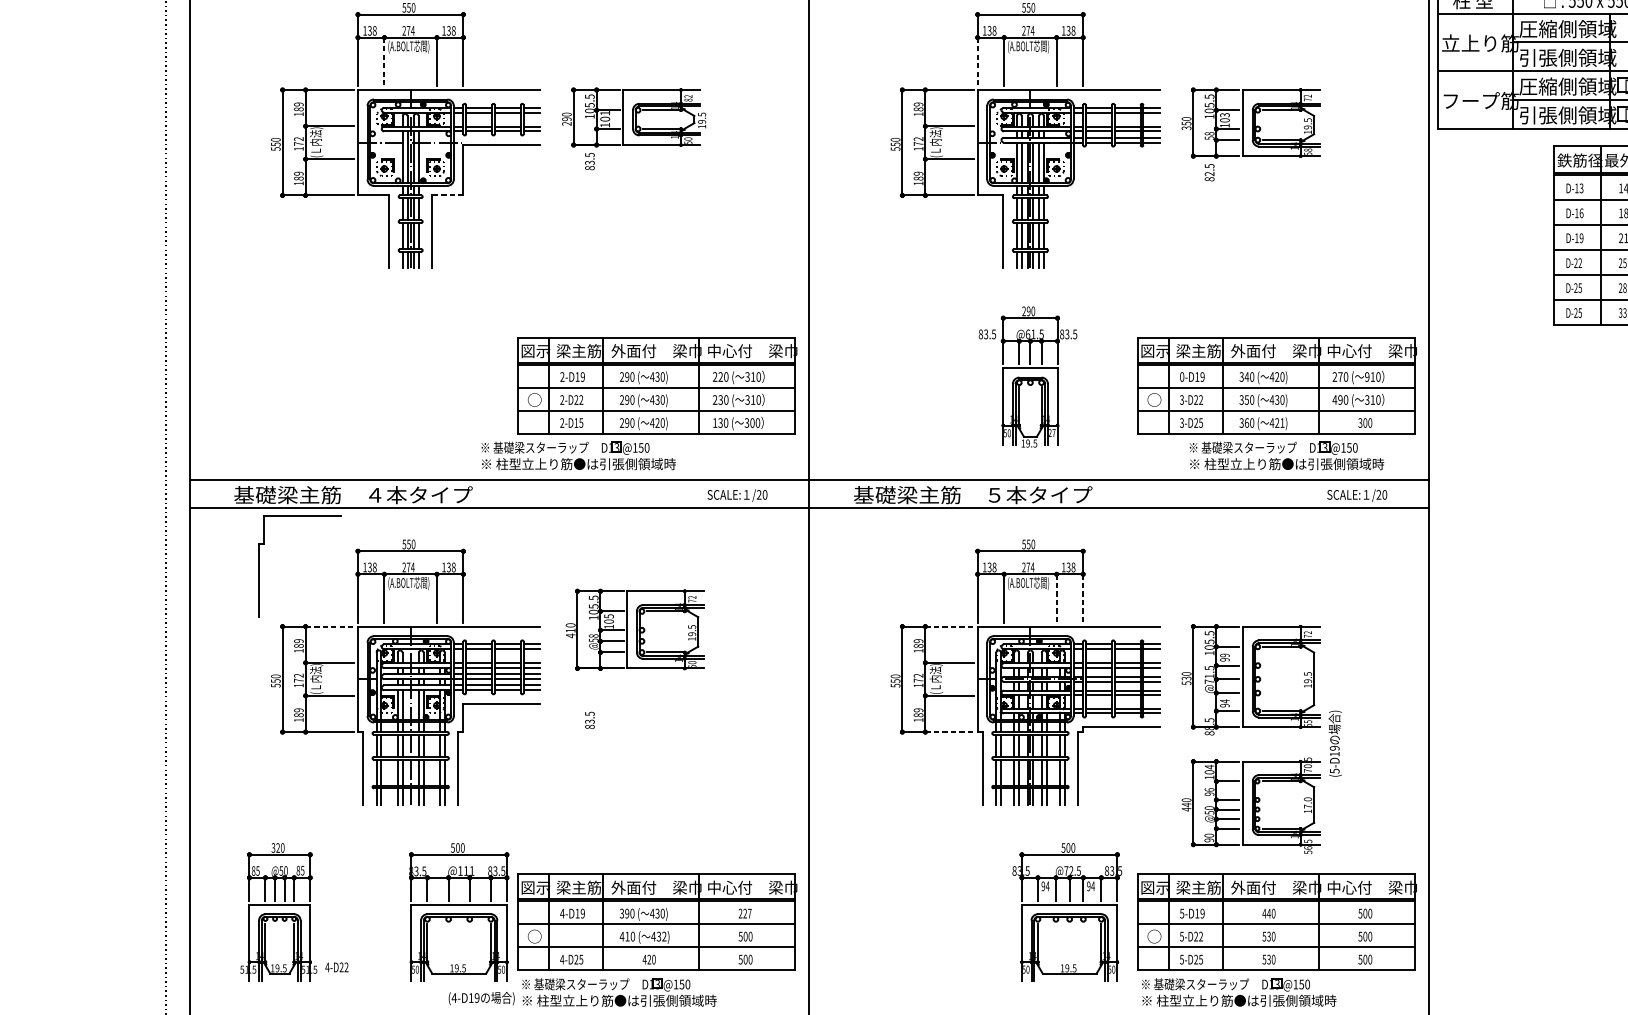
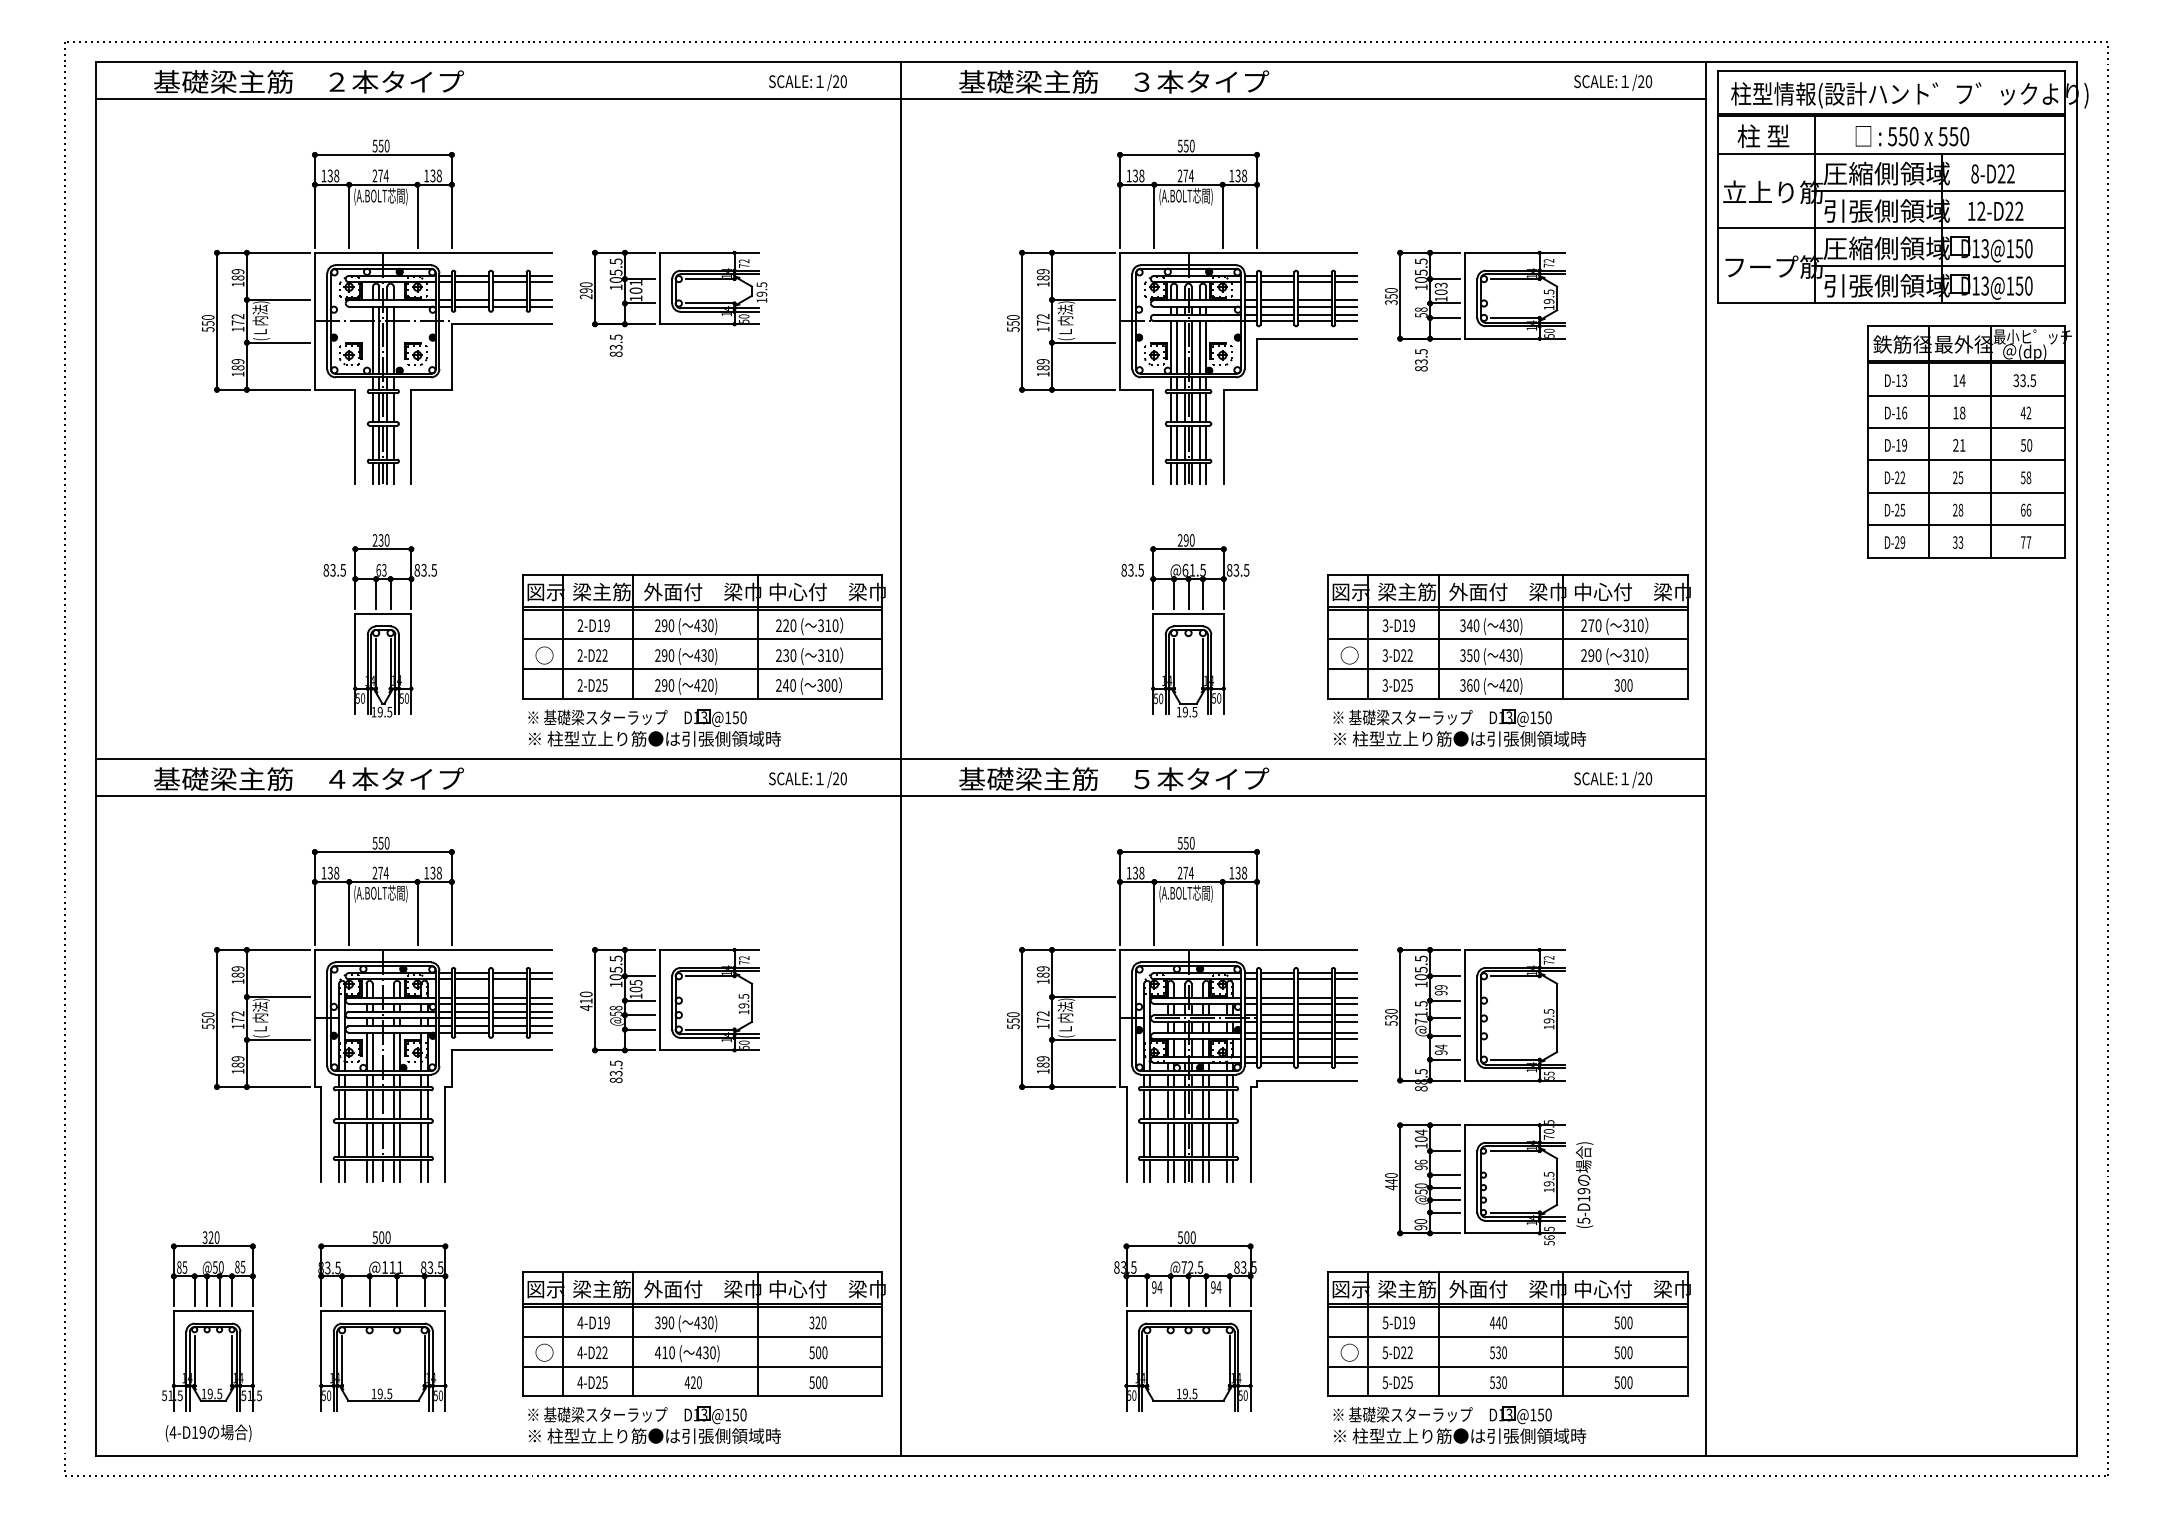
line: (384, 62) -> (349, 216), dashed -> solid
line: (978, 62) -> (1120, 216), dashed -> solid
text: (688, 99) -> (744, 265), 82 -> 72
text: (1308, 149) -> (1549, 330), 58 -> 50
text: (1209, 173) -> (1421, 361), 82.5 -> 83.5
line: (447, 195) -> (431, 389), dashed -> solid
part: (1083, 195) -> (1257, 390), added
text: (1579, 312) -> (1902, 542), D-25 -> D-29
part: (407, 376) -> (379, 625), added
text: (1182, 376) -> (1385, 625), 0-D19 -> 3-D19
text: (1367, 376) -> (1626, 625), 910 -> 310
text: (1276, 377) -> (1508, 626), 420) -> 430)
text: (1334, 399) -> (1583, 655), 490 -> 290
text: (576, 423) -> (598, 685), 2-D15 -> 2-D25
text: (717, 423) -> (782, 685), 130 -> 240
text: (1282, 423) -> (1515, 685), 421) -> 420)
text: (1051, 433) -> (1216, 698), 27 -> 50
part: (578, 455) -> (654, 727), moved
part: (1286, 455) -> (1459, 727), moved
part: (259, 566) -> (186, 871), removed
line: (1056, 598) -> (1222, 913), dashed -> solid
line: (1083, 598) -> (1257, 913), dashed -> solid
line: (329, 626) -> (278, 949), dashed -> solid
line: (949, 626) -> (1083, 949), dashed -> solid
part: (634, 630) -> (669, 1000), moved
line: (949, 731) -> (1083, 1086), dashed -> solid
text: (1335, 743) -> (1584, 1184), moved
text: (1307, 802) -> (1548, 1178), 17.0 -> 19.5
part: (459, 912) -> (383, 1321), moved
part: (1067, 912) -> (1185, 1321), moved
text: (744, 913) -> (817, 1322), 227 -> 320
text: (664, 936) -> (712, 1352), 432) -> 430)
text: (336, 967) -> (592, 1352), moved
text: (481, 998) -> (208, 1432), moved

